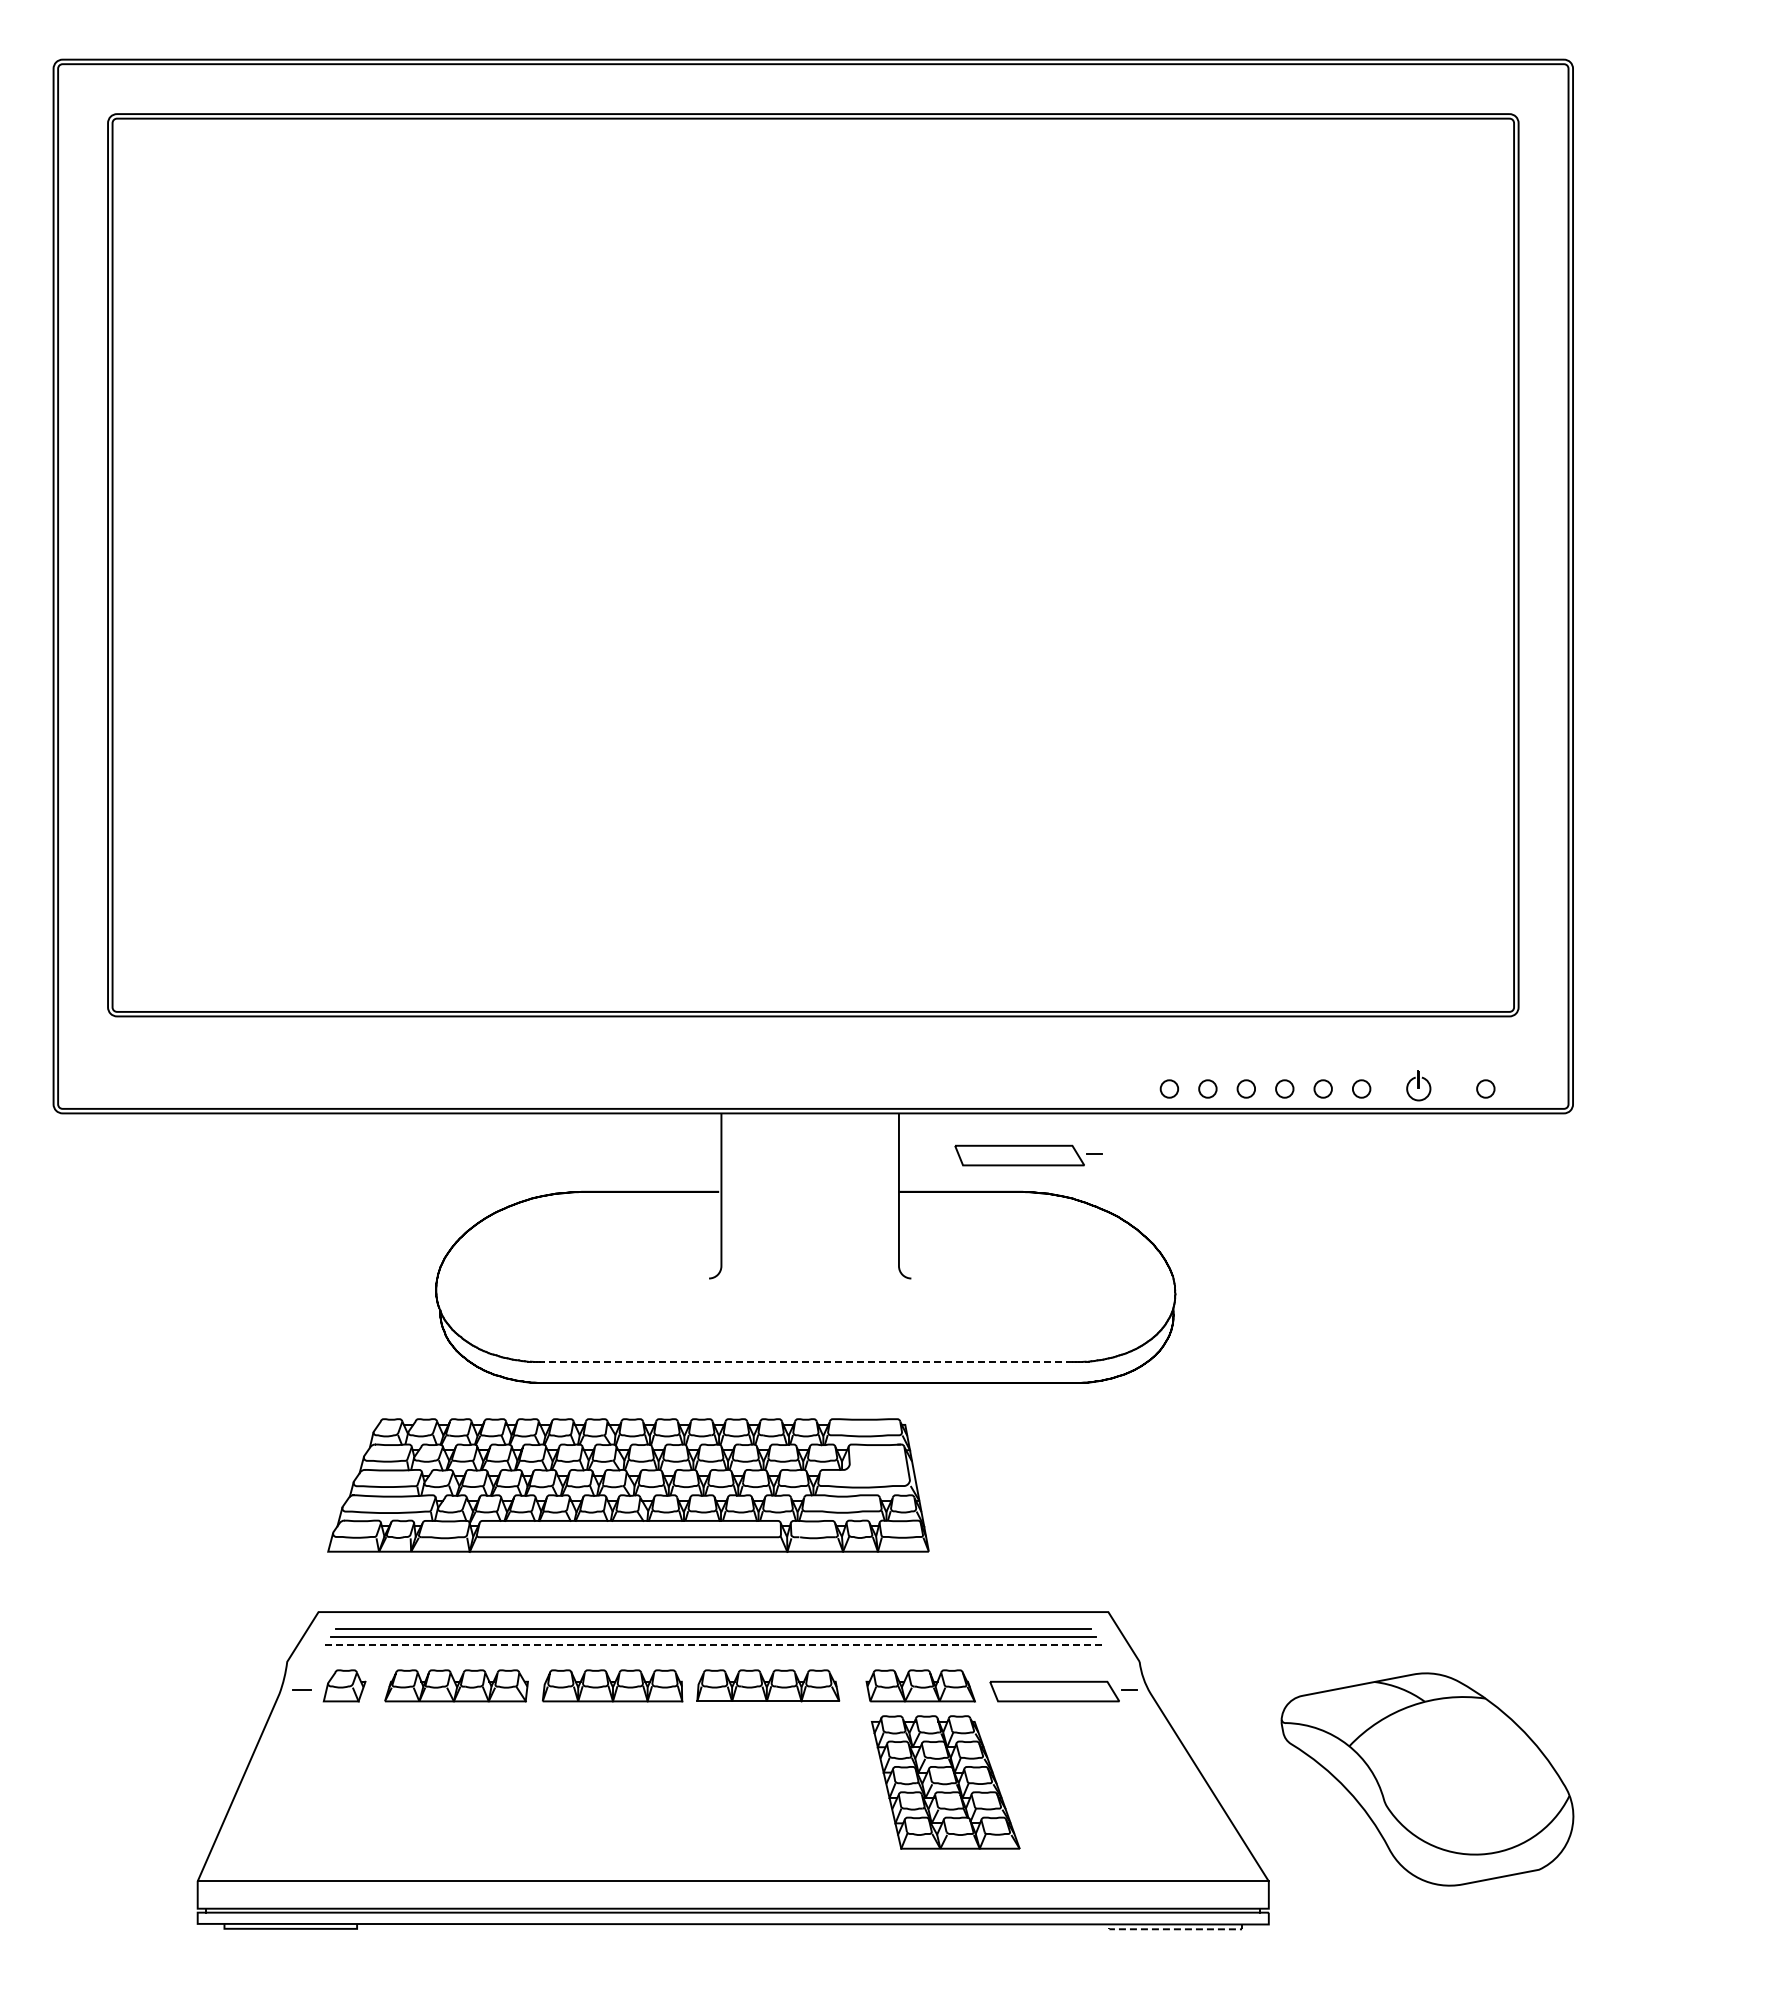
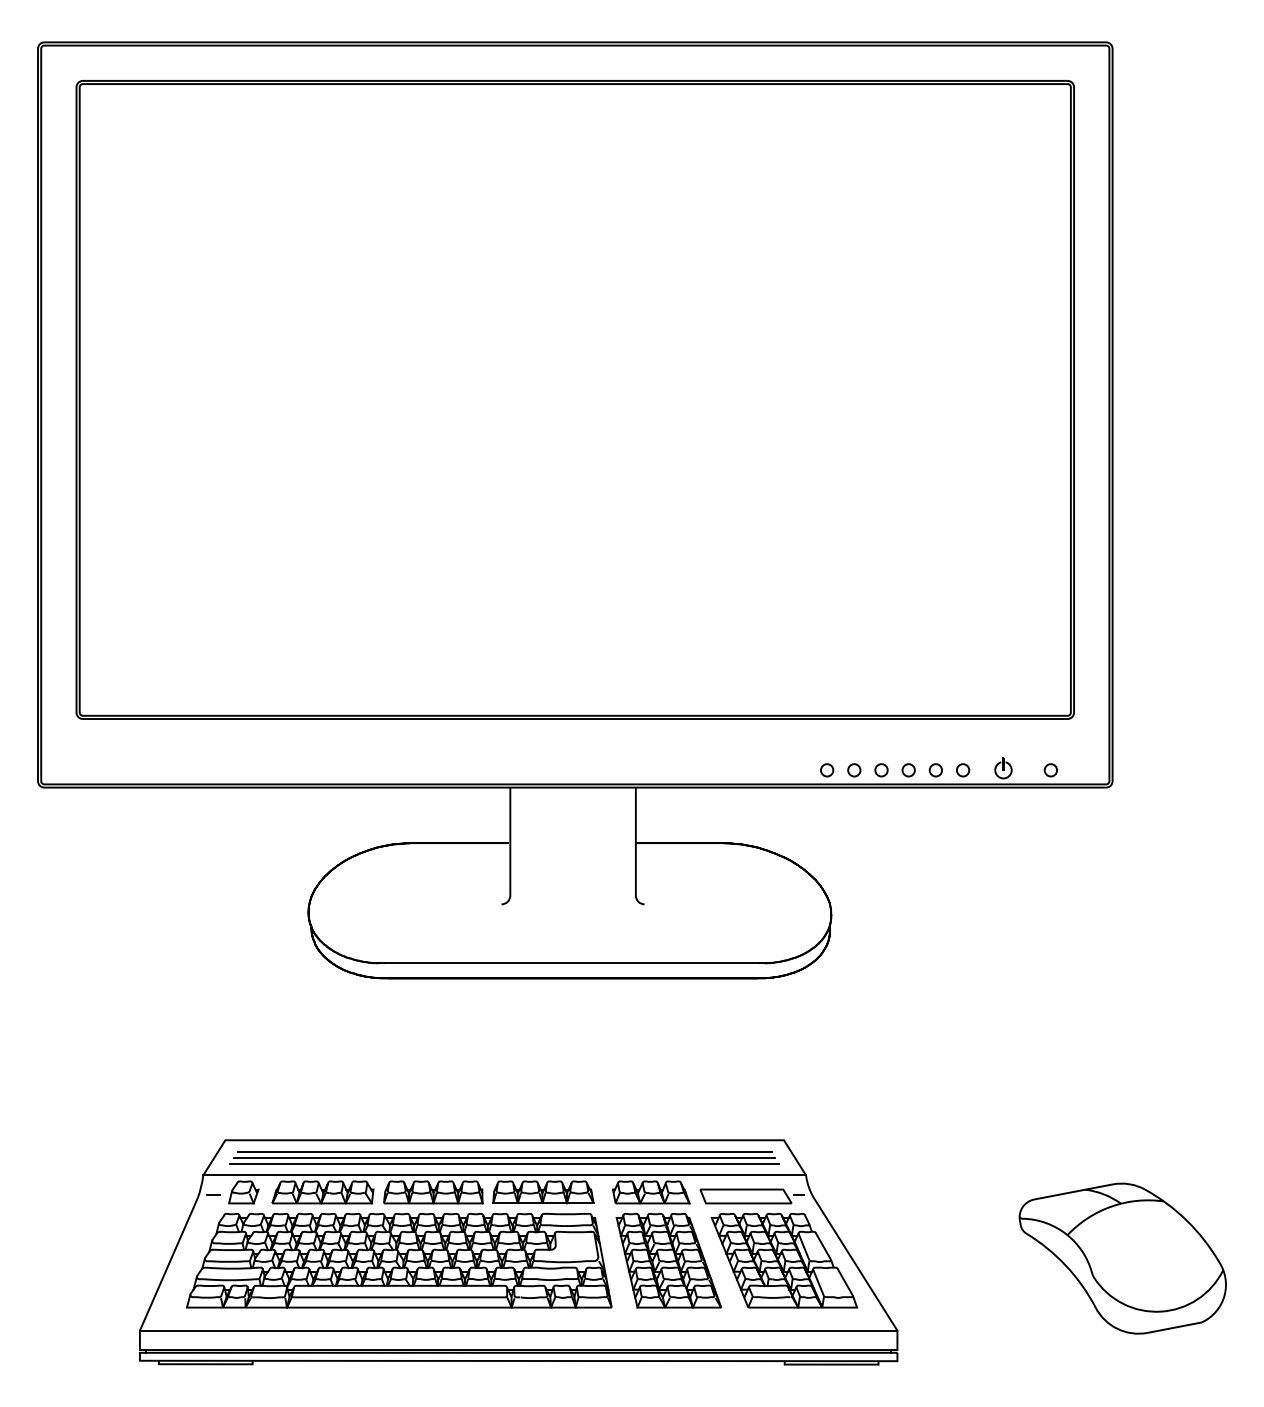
part: (1028, 1155) -> (727, 817), removed
line: (808, 1361) -> (571, 963), dashed -> solid
part: (628, 1485) -> (399, 1260), moved
line: (713, 1645) -> (504, 1163), dashed -> solid
line: (713, 1661) -> (504, 1175), added
part: (1427, 1779) -> (1122, 1258), moved
part: (1108, 1782) -> (784, 1260), added
line: (1175, 1929) -> (831, 1364), dashed -> solid

